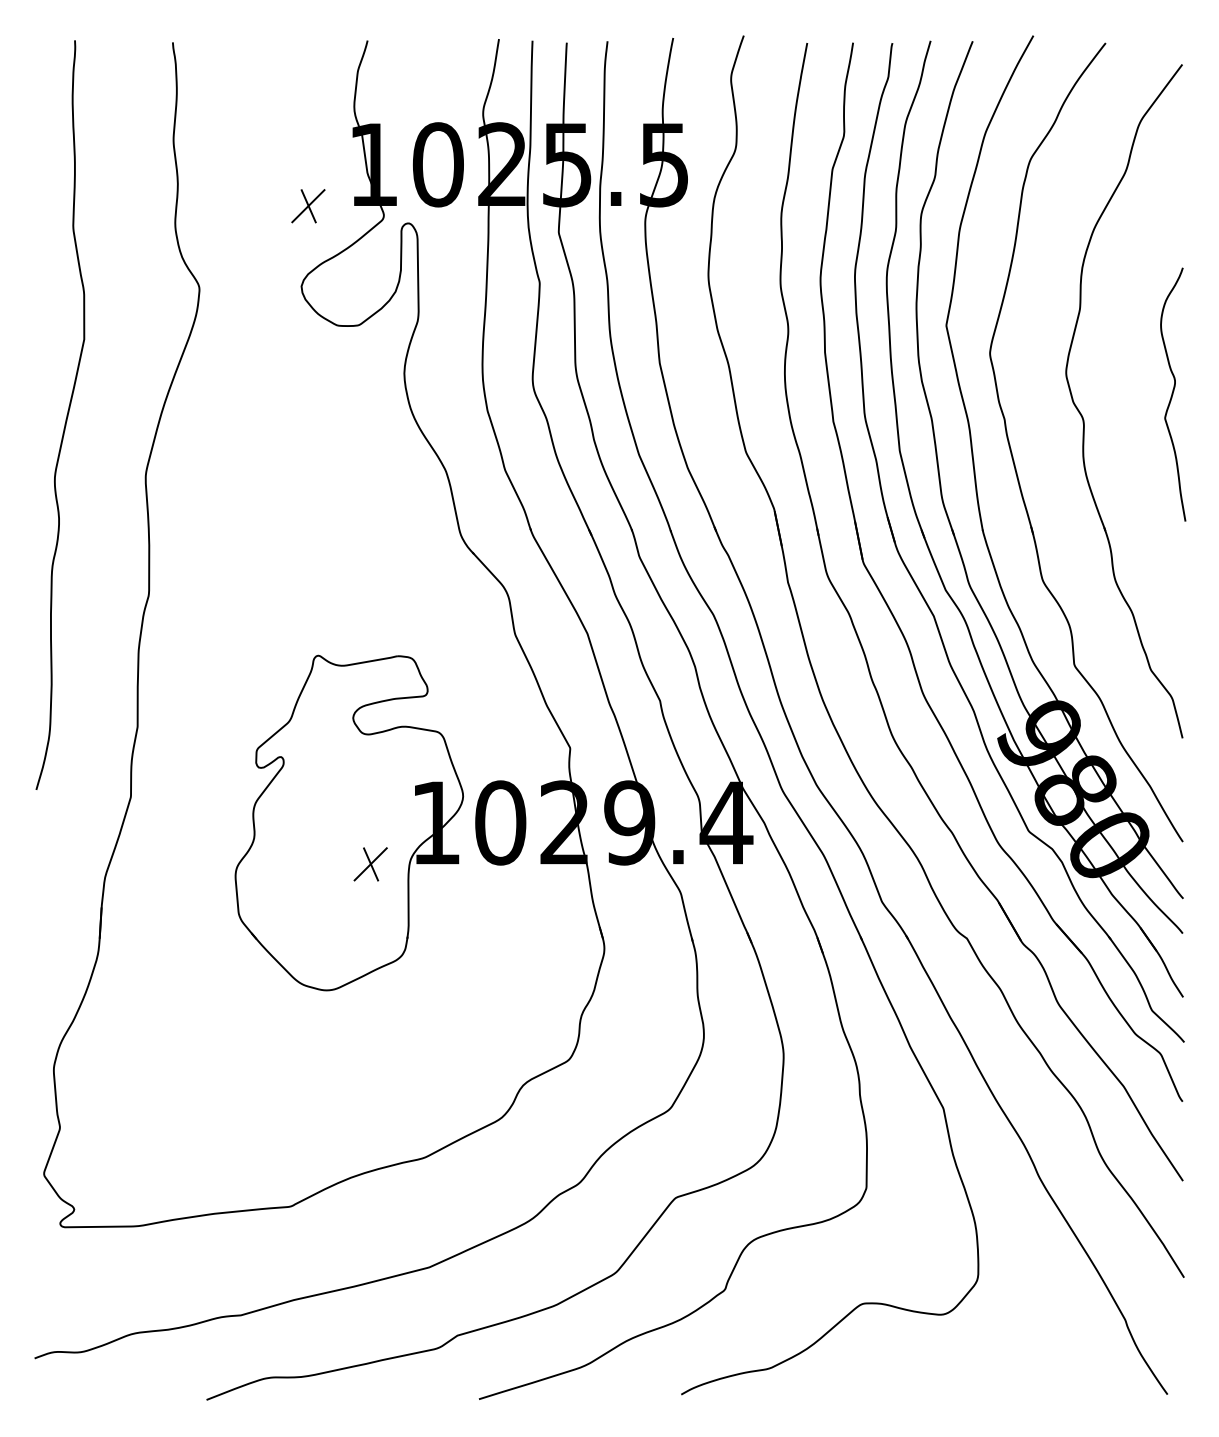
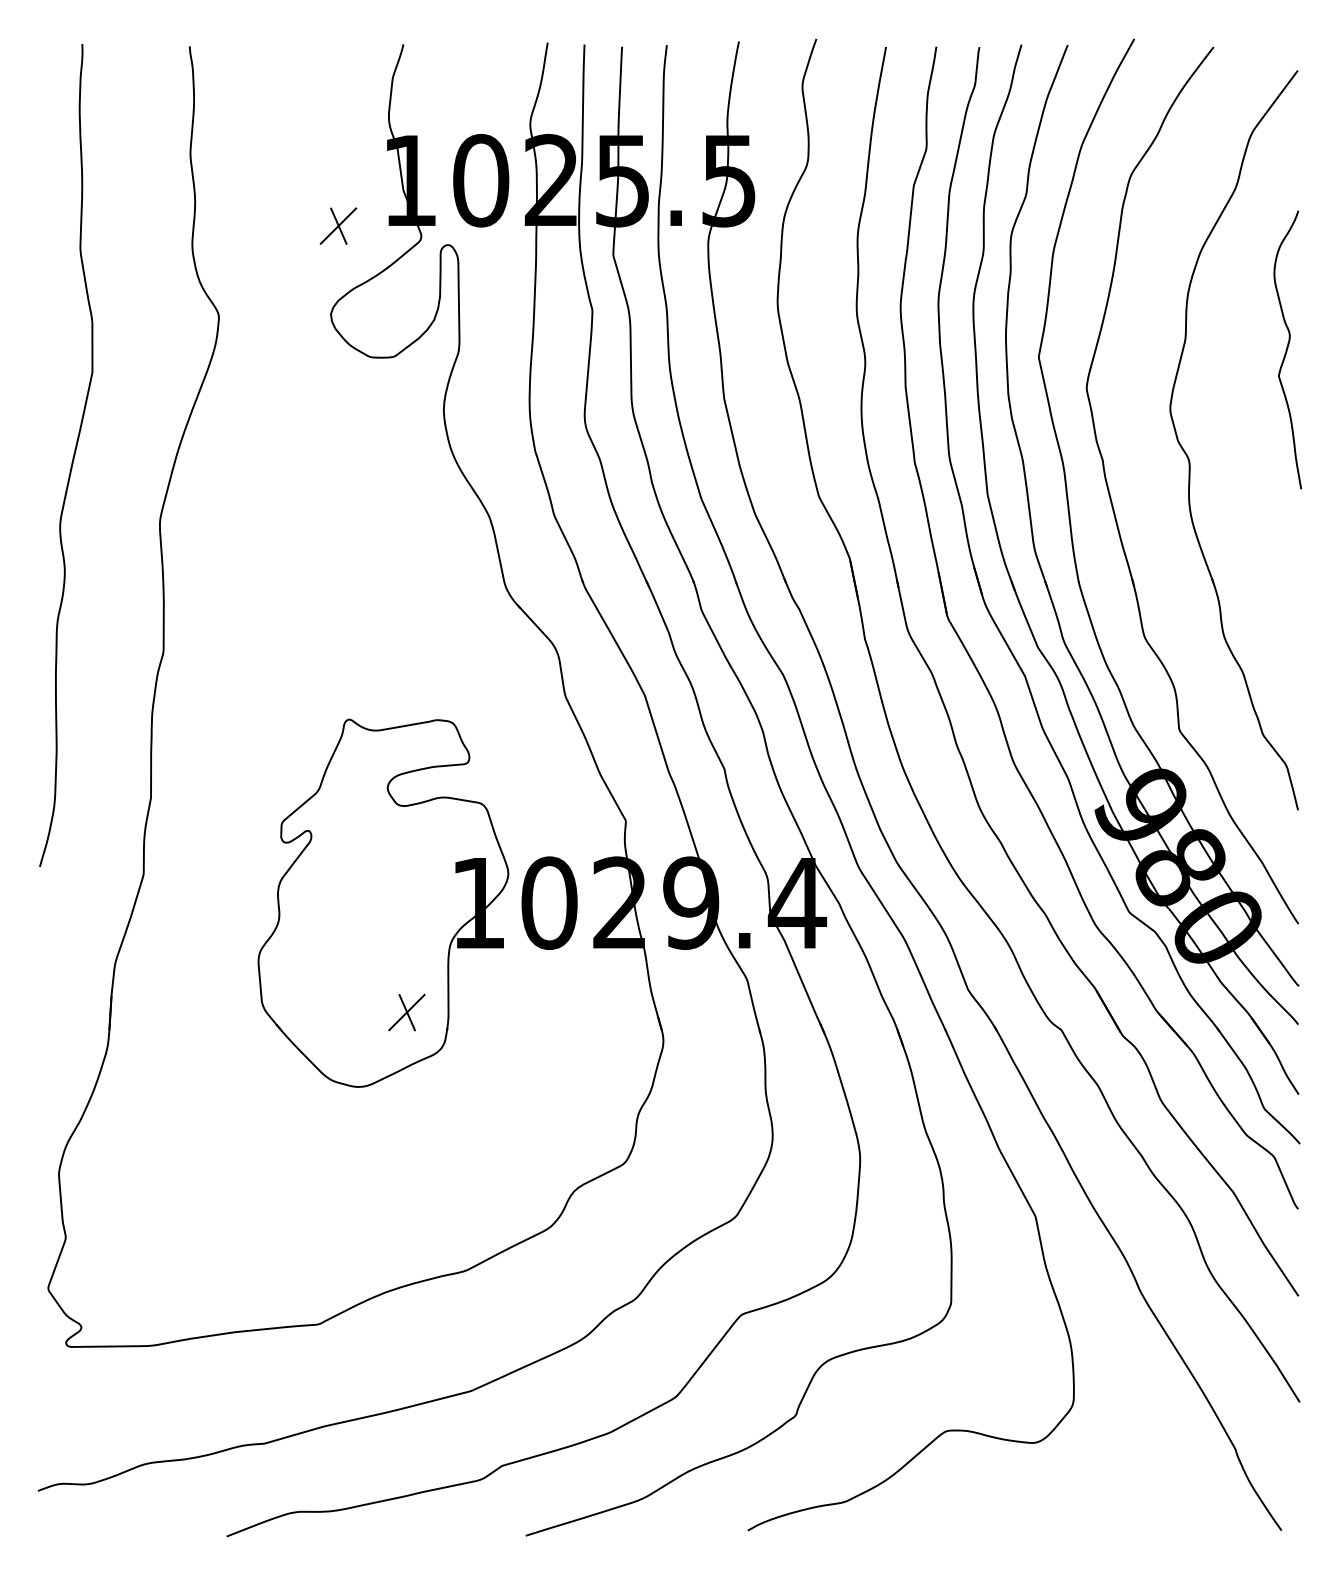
curve: (1172, 394) -> (1287, 349), moved
part: (370, 864) -> (406, 1012), moved

